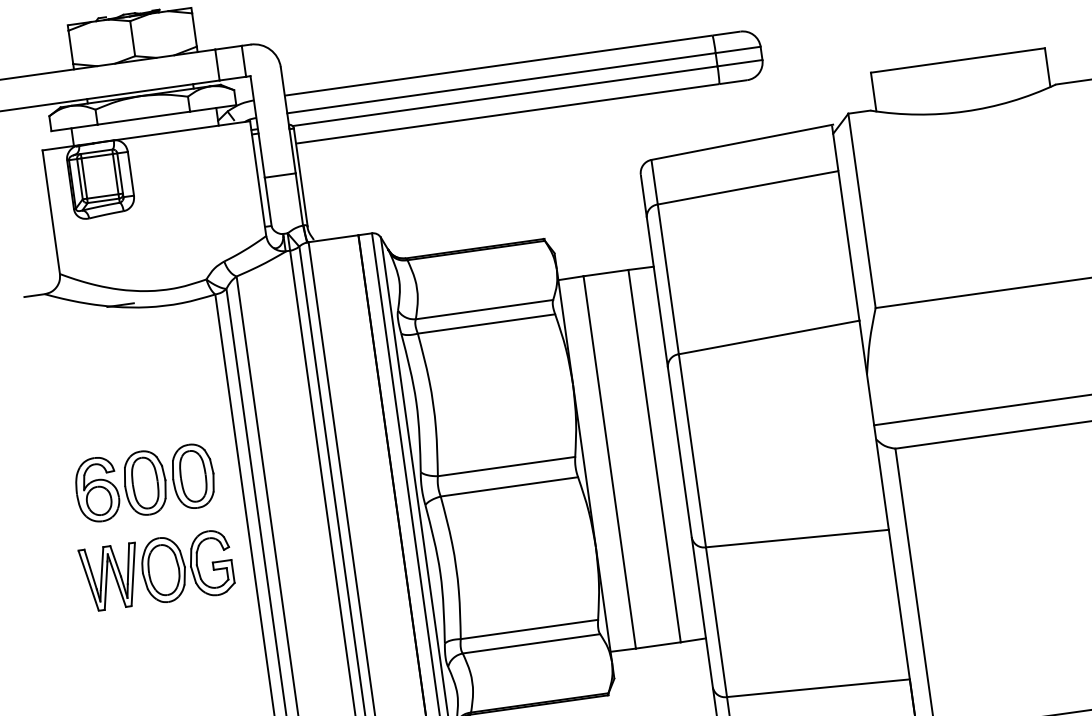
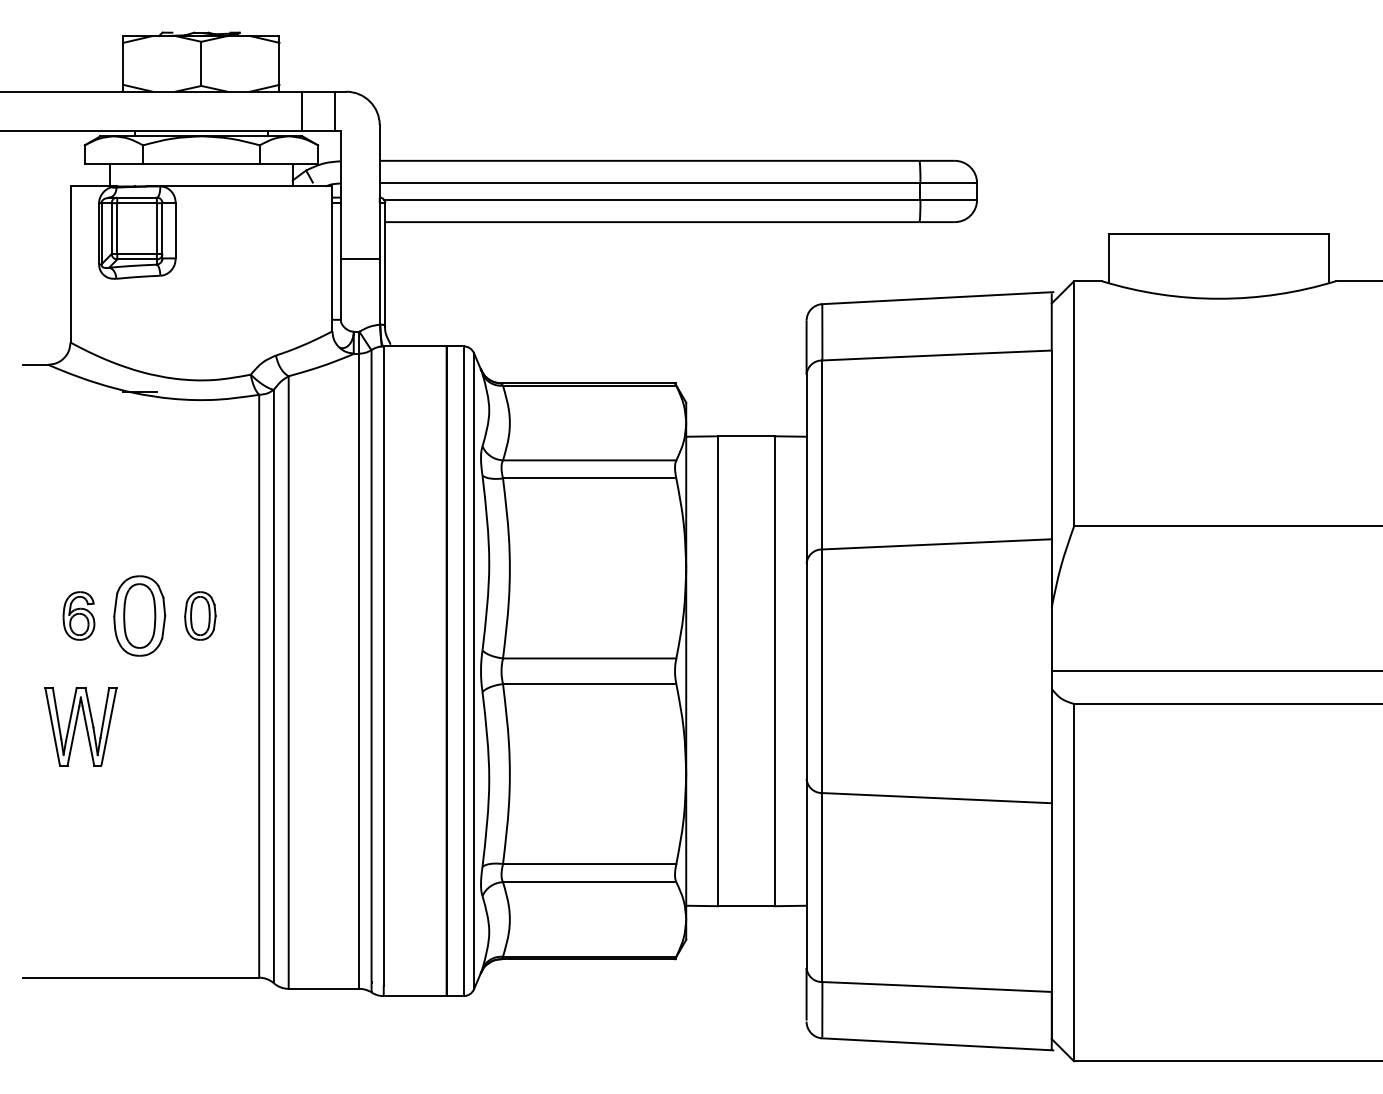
part: (193, 475) -> (200, 615), size x0.6
part: (96, 489) -> (78, 615), size x0.6
part: (186, 566) -> (176, 726), removed

